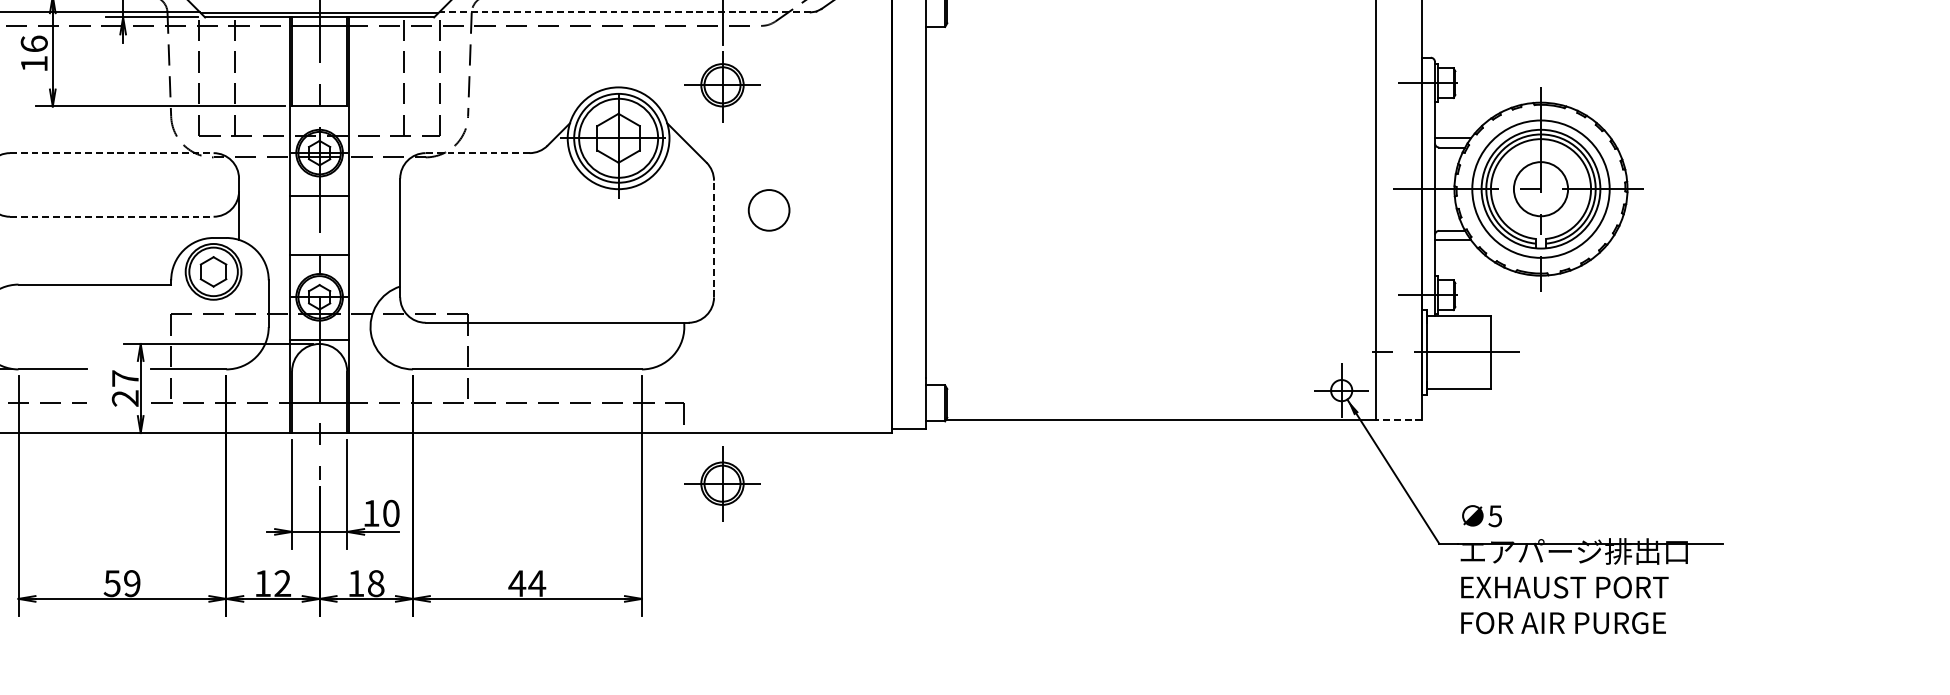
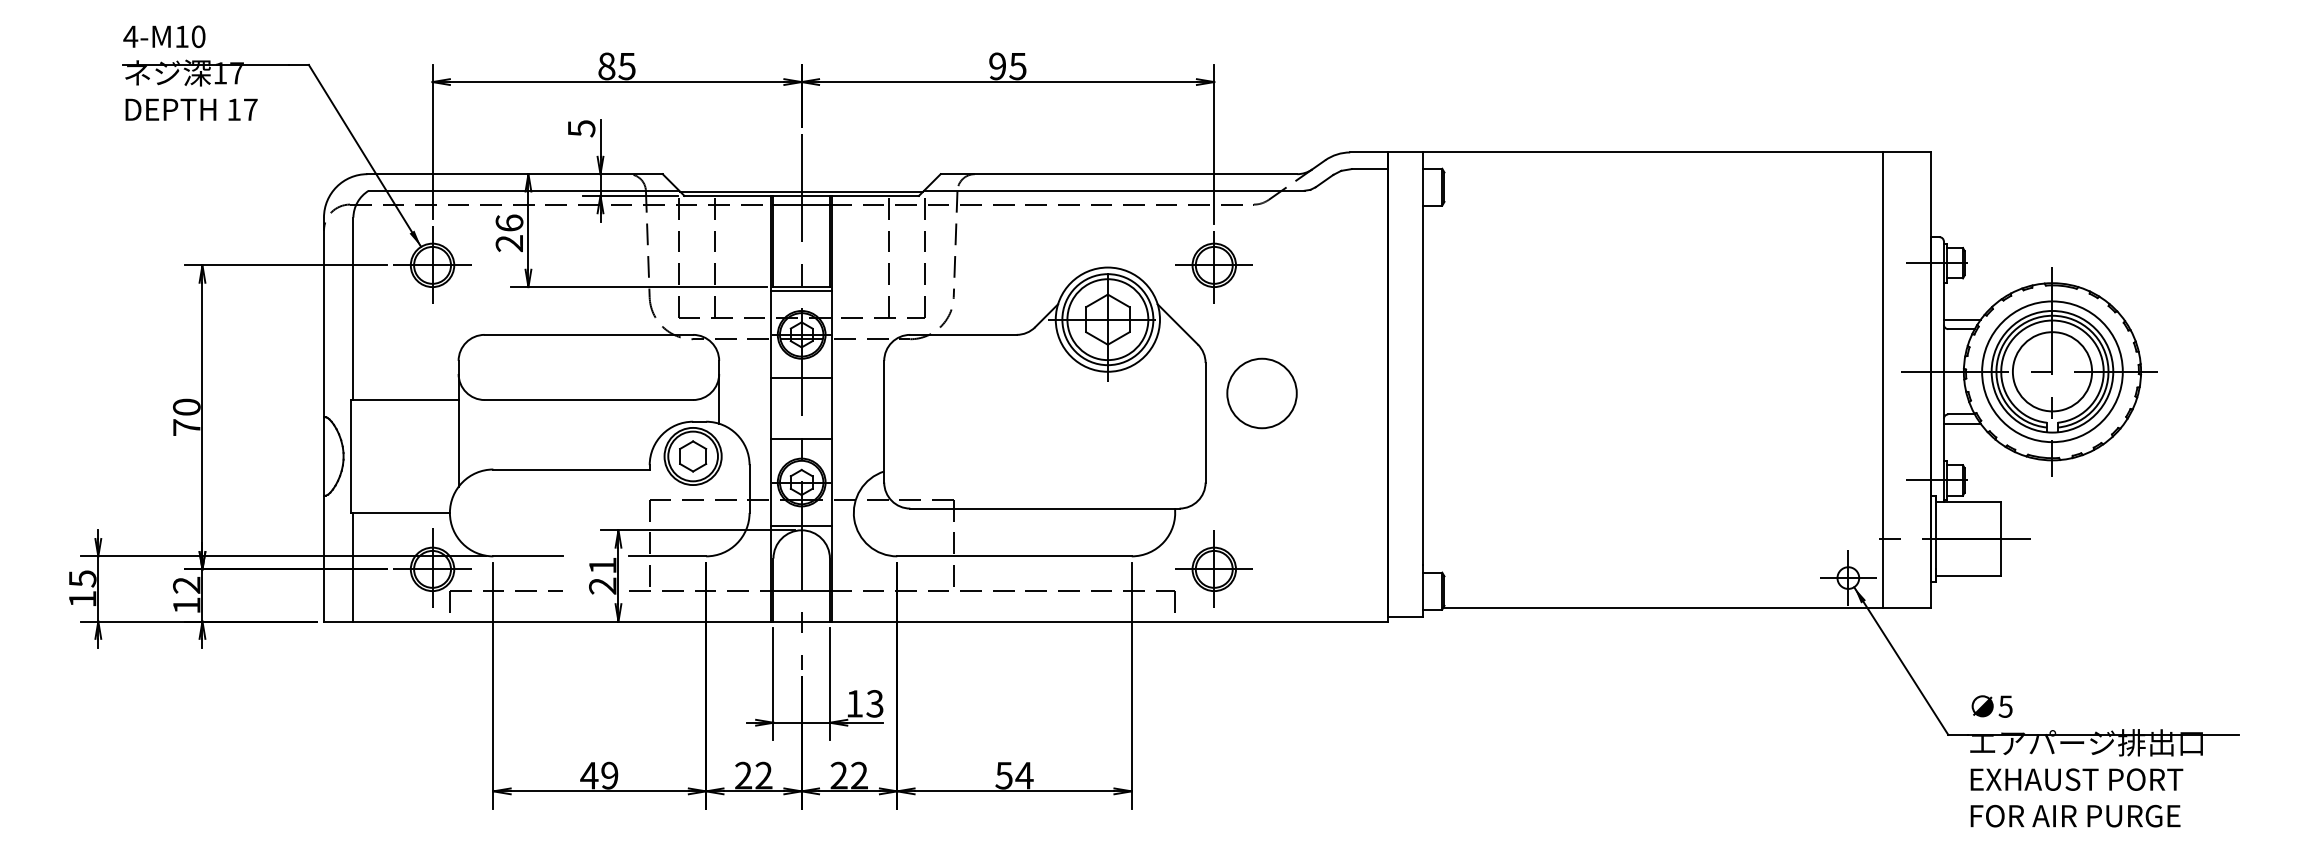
line: (624, 12) -> (1113, 190), dashed -> solid
text: (33, 63) -> (508, 243), 16 -> 26
line: (319, 110) -> (801, 291), added
line: (112, 152) -> (589, 334), dashed -> solid
line: (477, 152) -> (963, 334), dashed -> solid
circle: (1541, 188) -> (2052, 371), size x1.43
circle: (768, 210) -> (1261, 393), size x1.67
line: (112, 217) -> (589, 400), dashed -> solid
line: (713, 238) -> (1205, 422), dashed -> solid
text: (125, 378) -> (602, 565), 27 -> 21
line: (1398, 420) -> (1906, 608), dashed -> solid
part: (721, 482) -> (1213, 568), moved
text: (390, 513) -> (874, 703), 10 -> 13
text: (112, 583) -> (589, 775), 59 -> 49
text: (262, 583) -> (743, 775), 12 -> 22
text: (366, 583) -> (849, 775), 18 -> 22
text: (516, 583) -> (1003, 775), 44 -> 54

